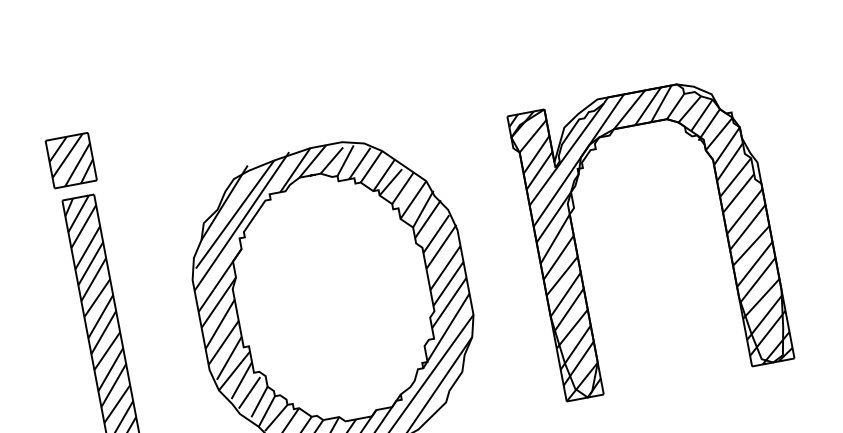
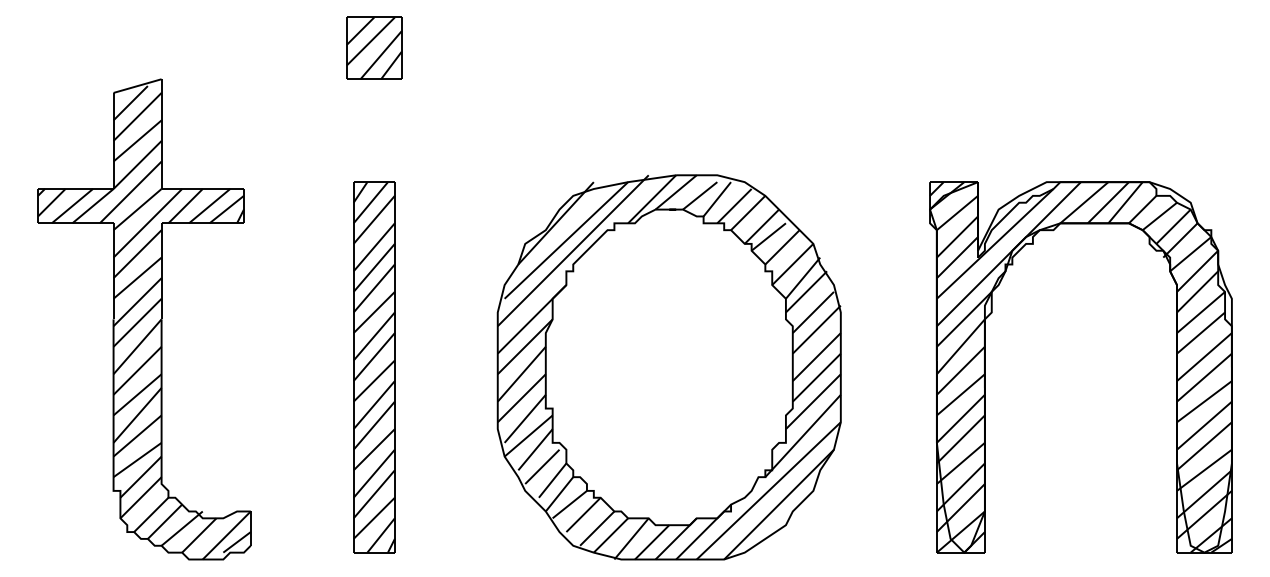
part: (71, 159) -> (374, 47), moved

